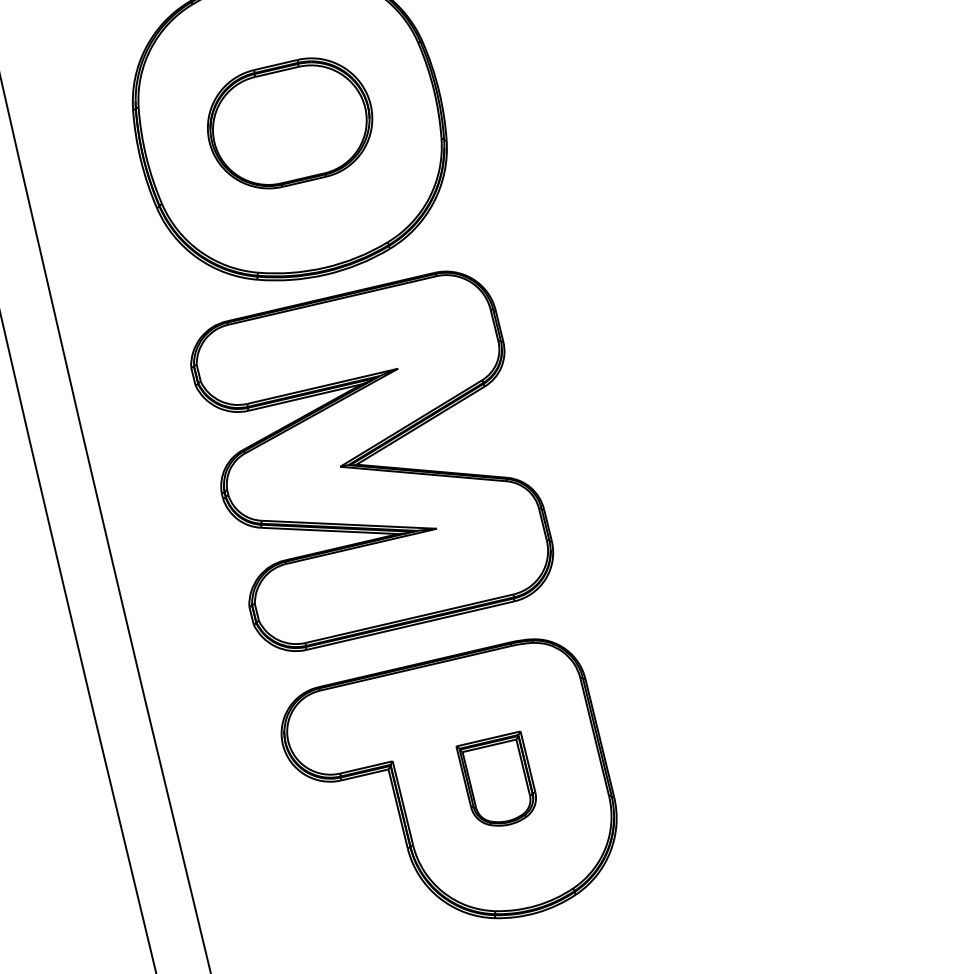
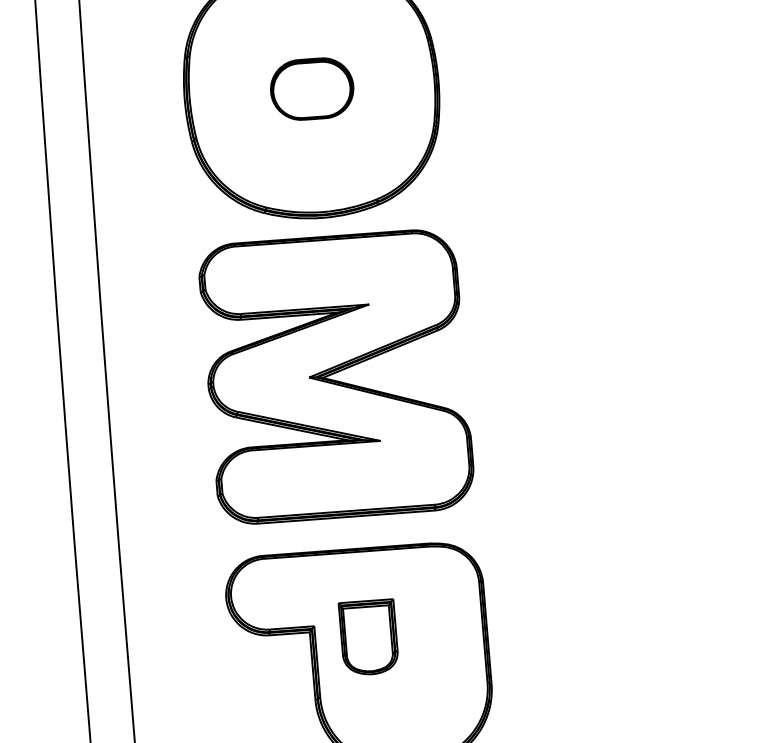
part: (290, 123) -> (312, 89), size x0.6
part: (495, 778) -> (366, 634), moved

